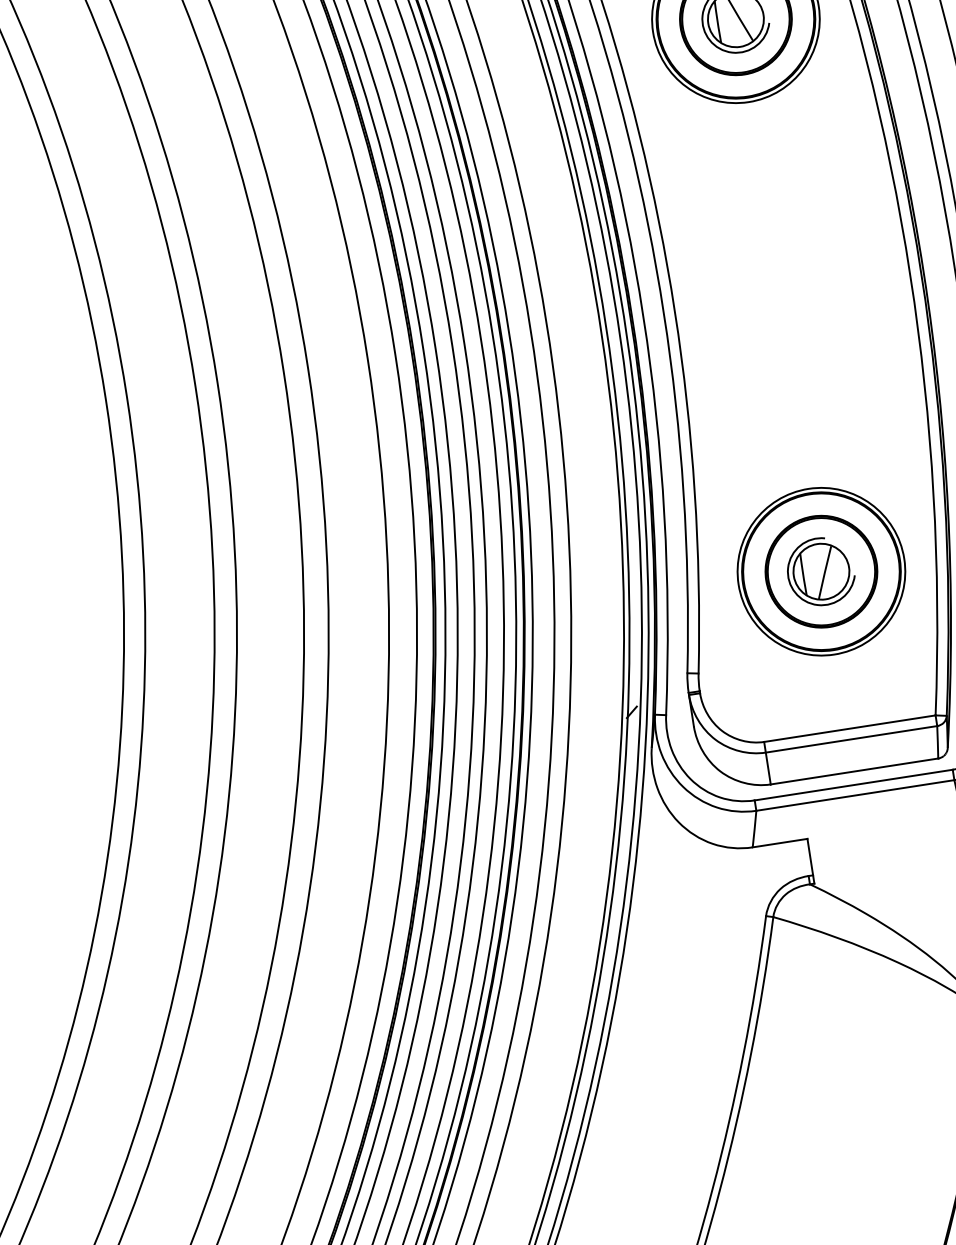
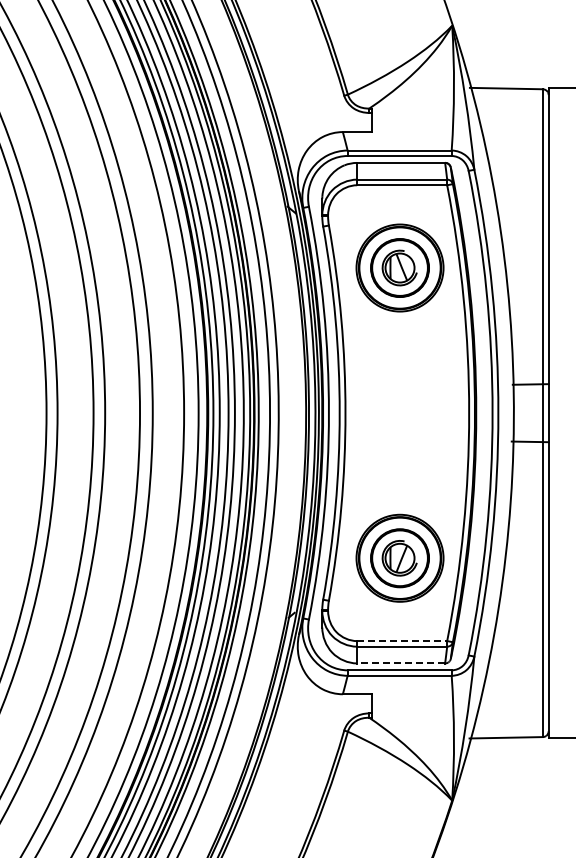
line: (850, 729) -> (402, 641), solid -> dashed
line: (853, 771) -> (400, 663), solid -> dashed

